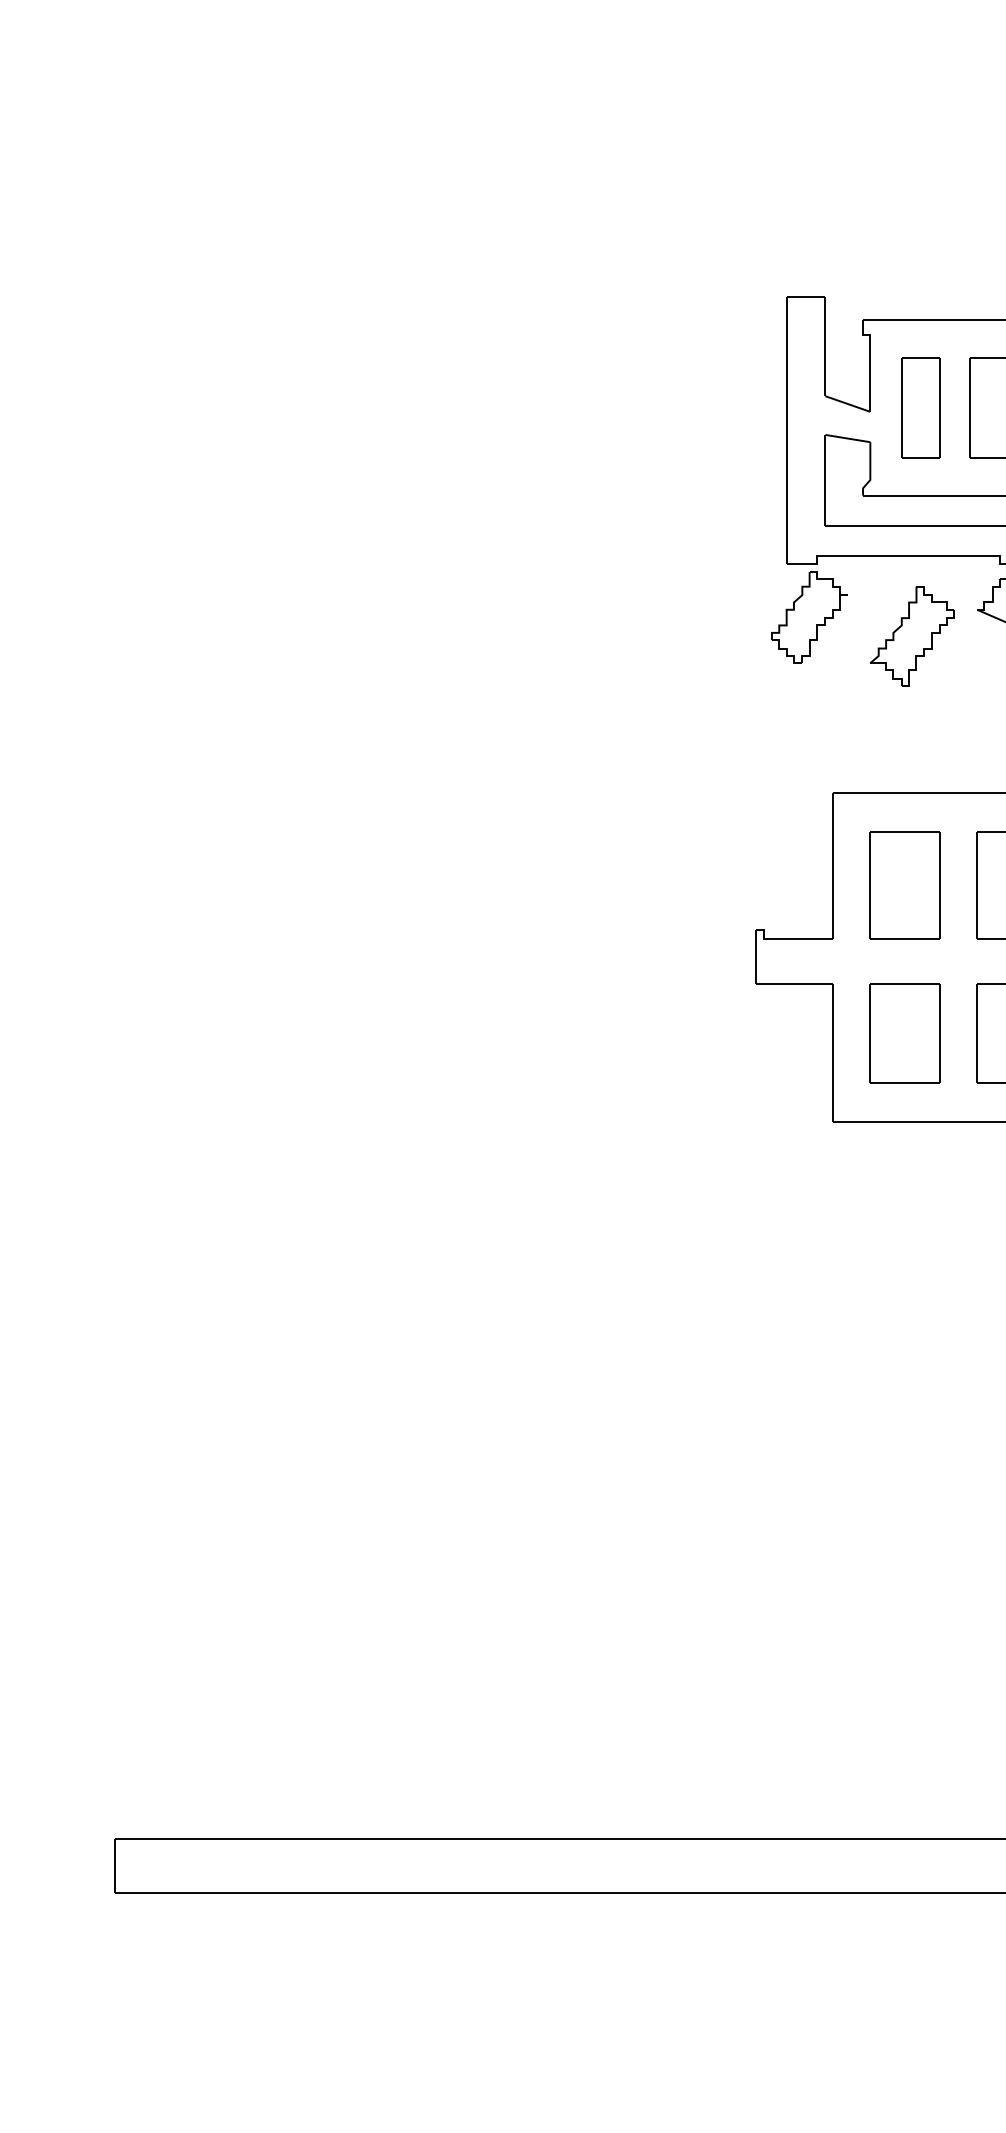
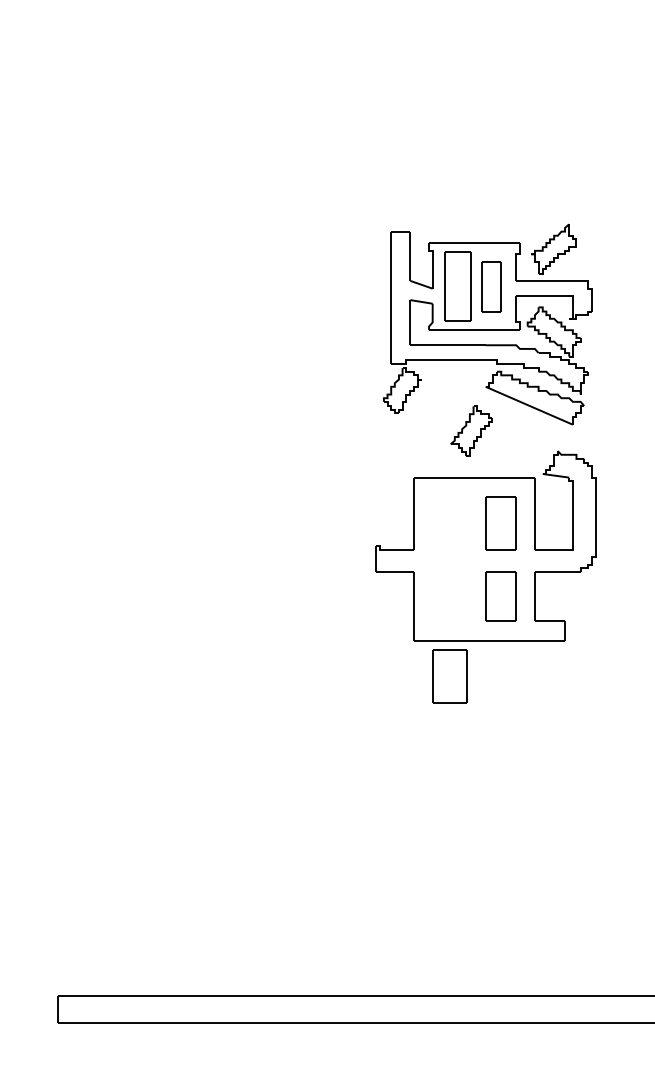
part: (920, 407) -> (457, 286), size x1.4
part: (912, 635) -> (471, 430), moved
part: (904, 885) -> (449, 676), moved
part: (904, 1032) -> (449, 596), removed

